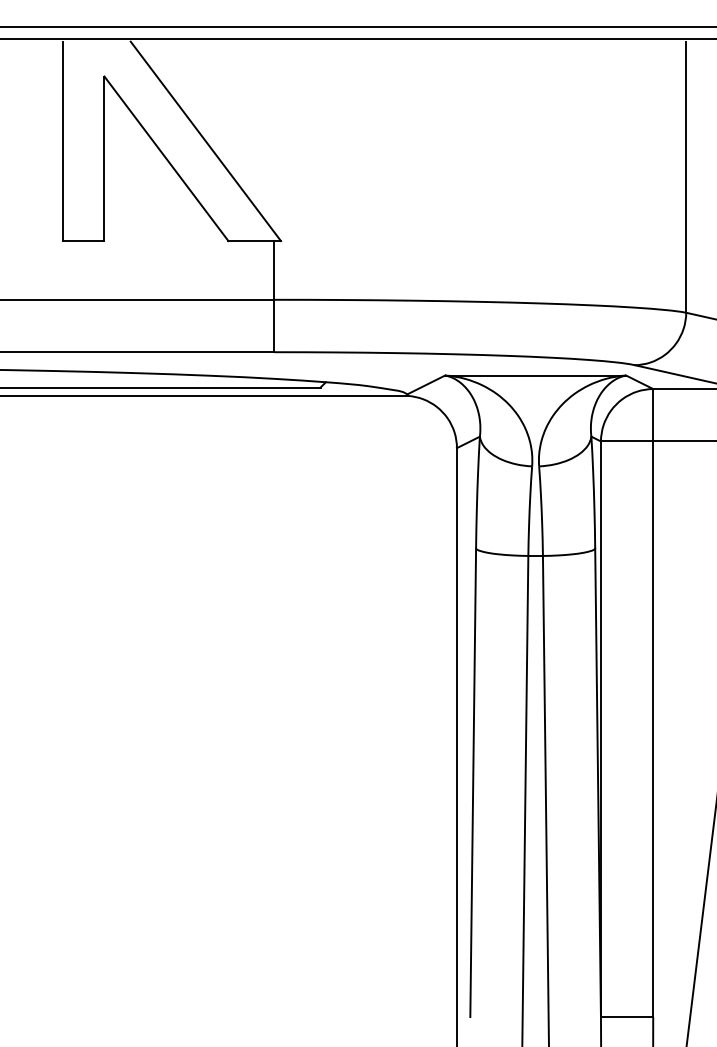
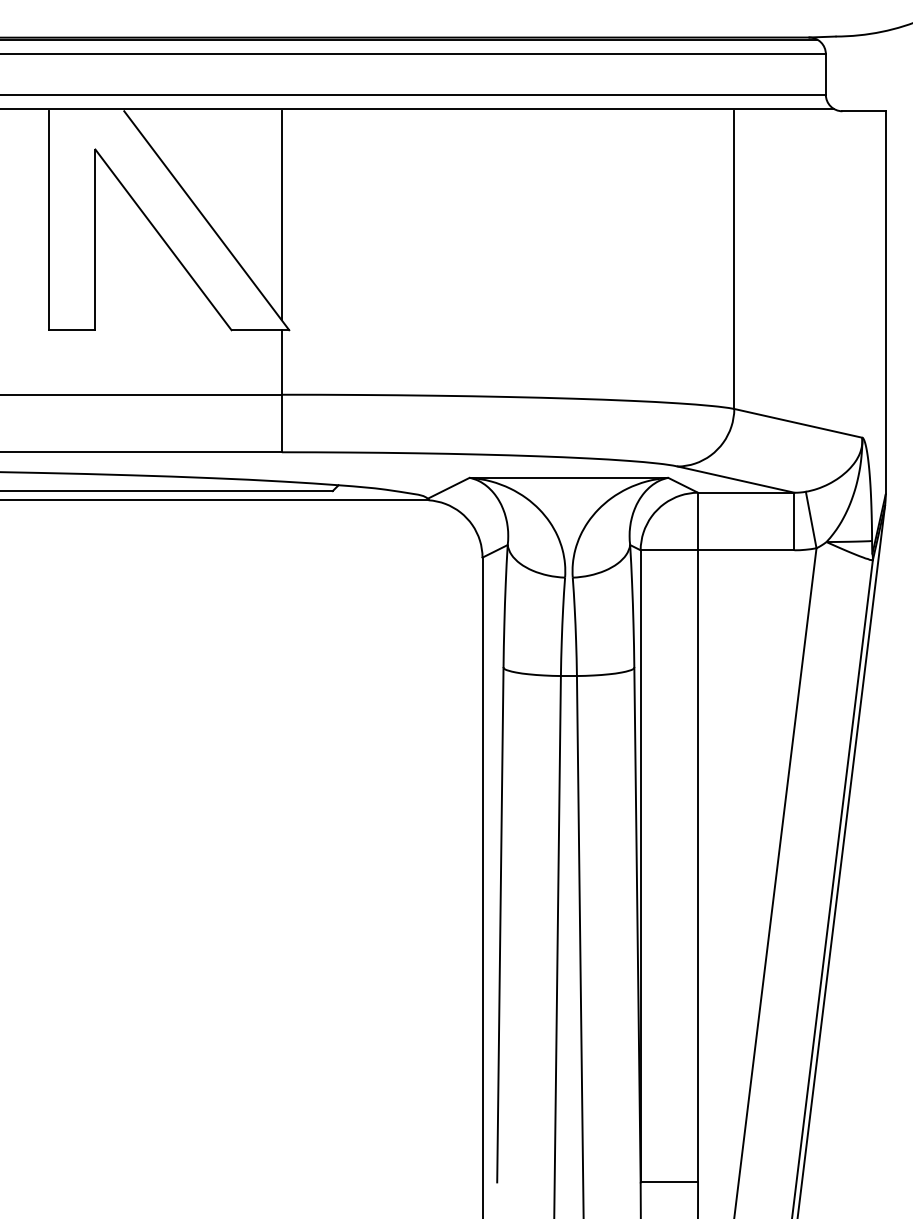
line: (273, 136) -> (281, 215), added

